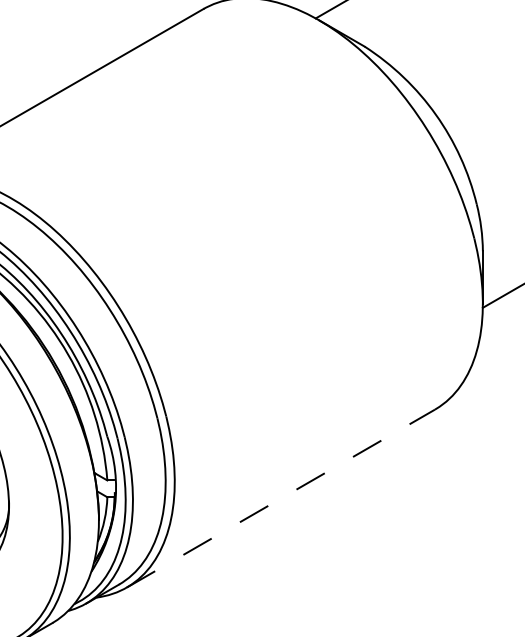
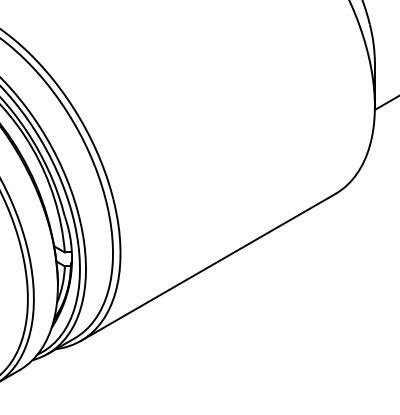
line: (280, 498) -> (207, 267), dashed -> solid

